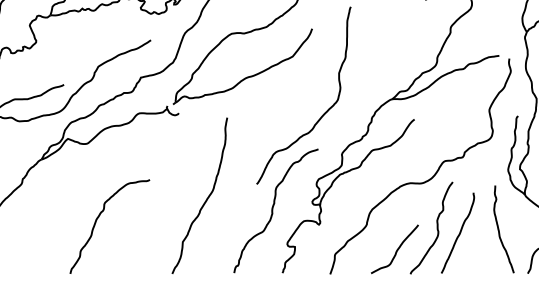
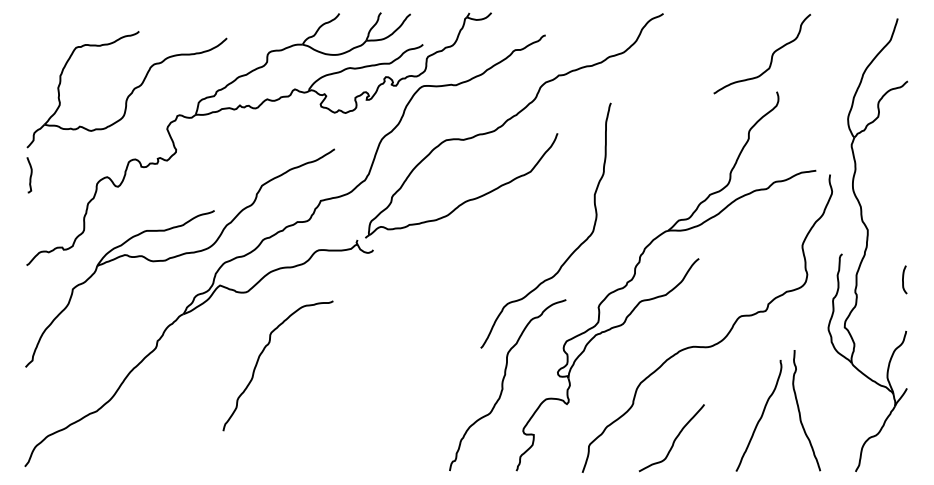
curve: (205, 201) -> (409, 371), removed
curve: (96, 222) -> (259, 359), moved
curve: (437, 227) -> (730, 408), removed
curve: (499, 230) -> (800, 411), moved

